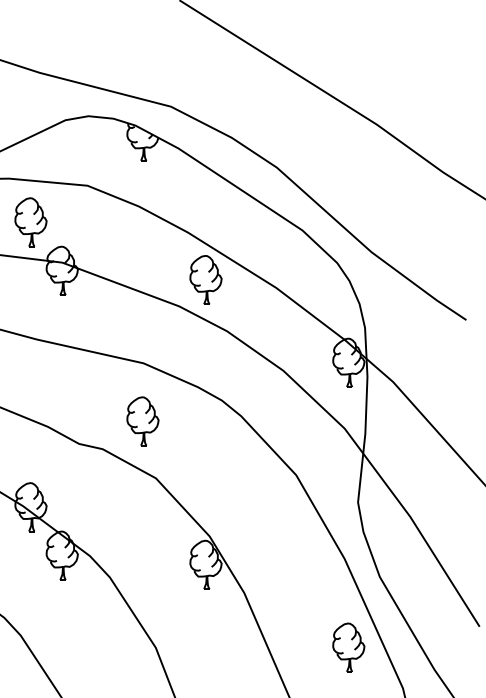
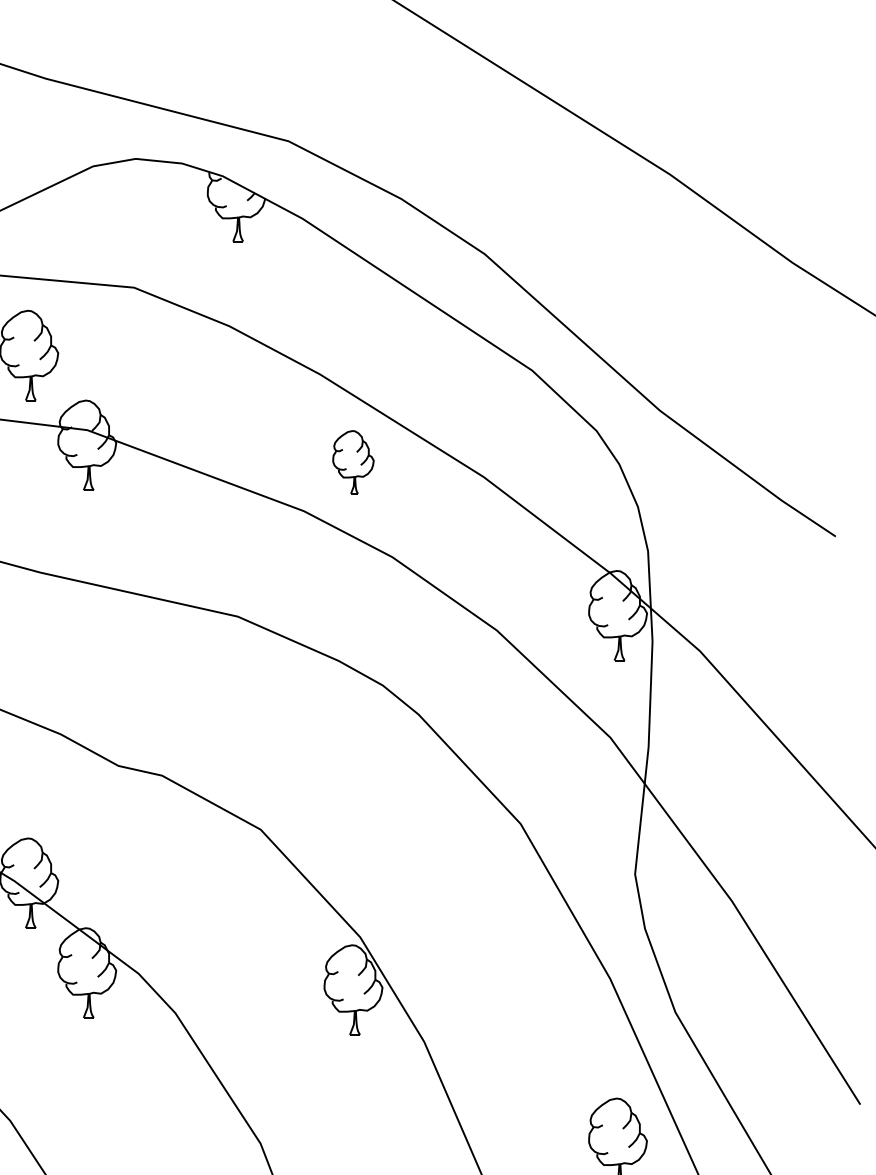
part: (205, 279) -> (352, 461), size x0.7
part: (142, 421) -> (235, 724), removed

